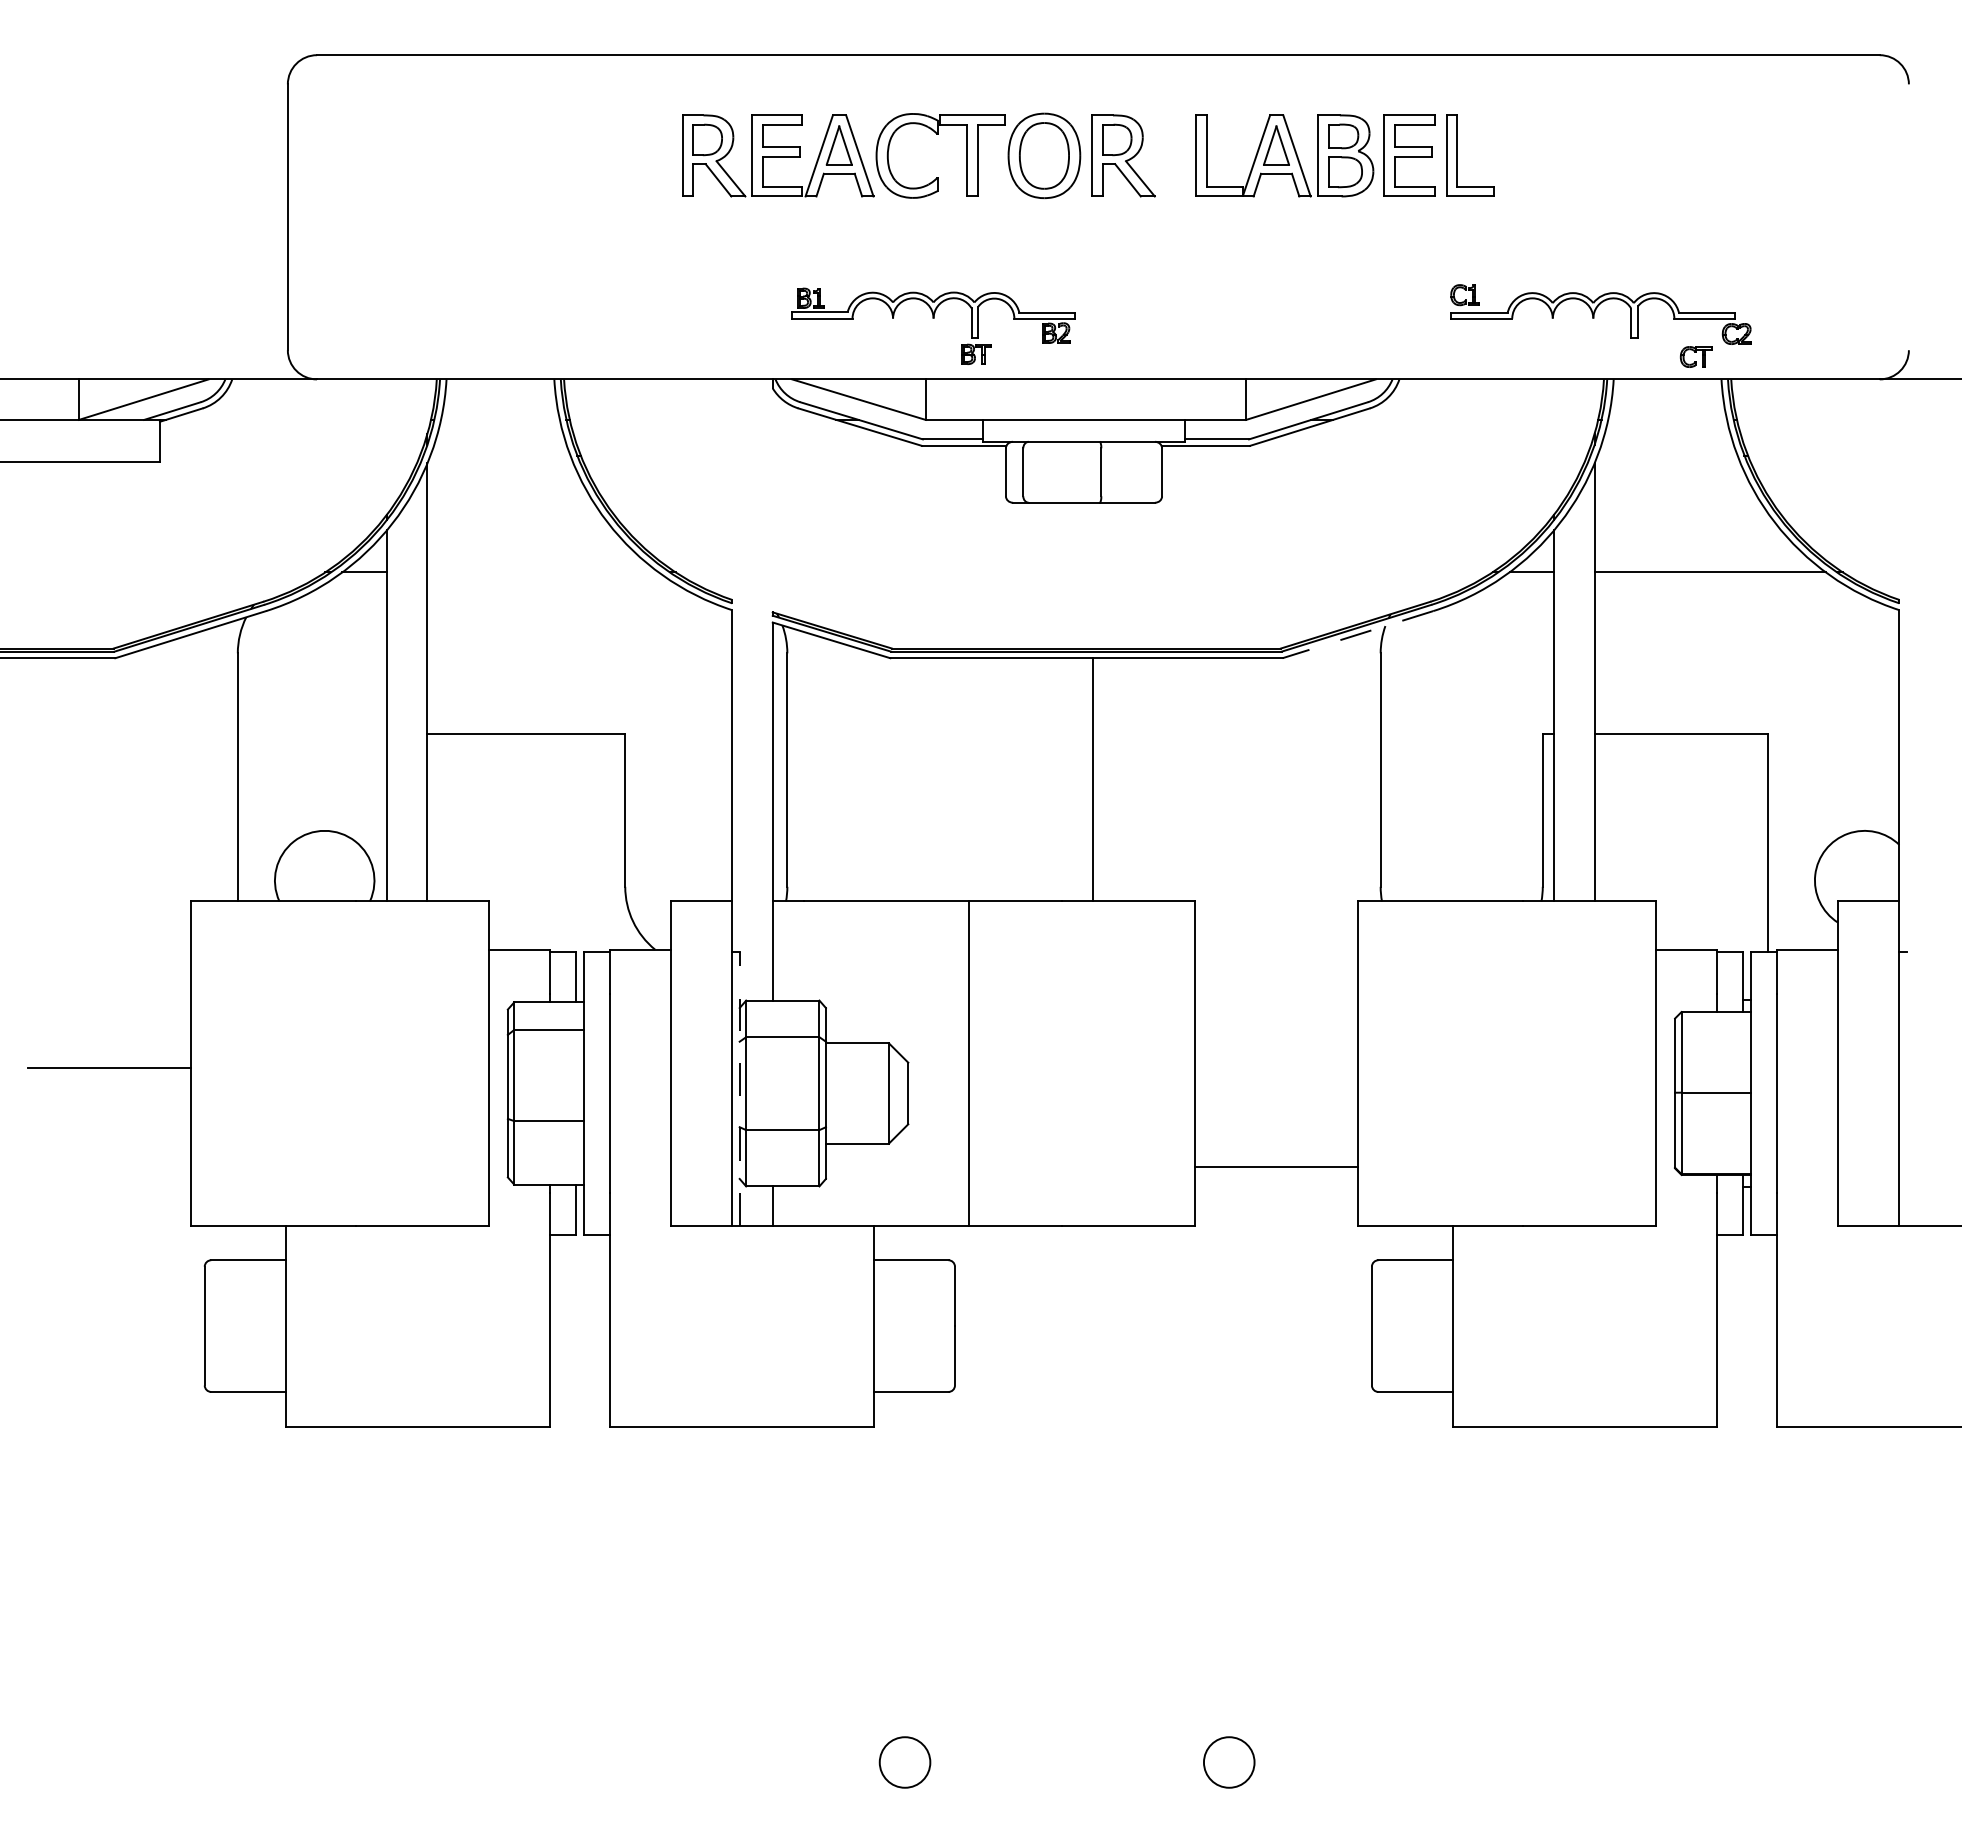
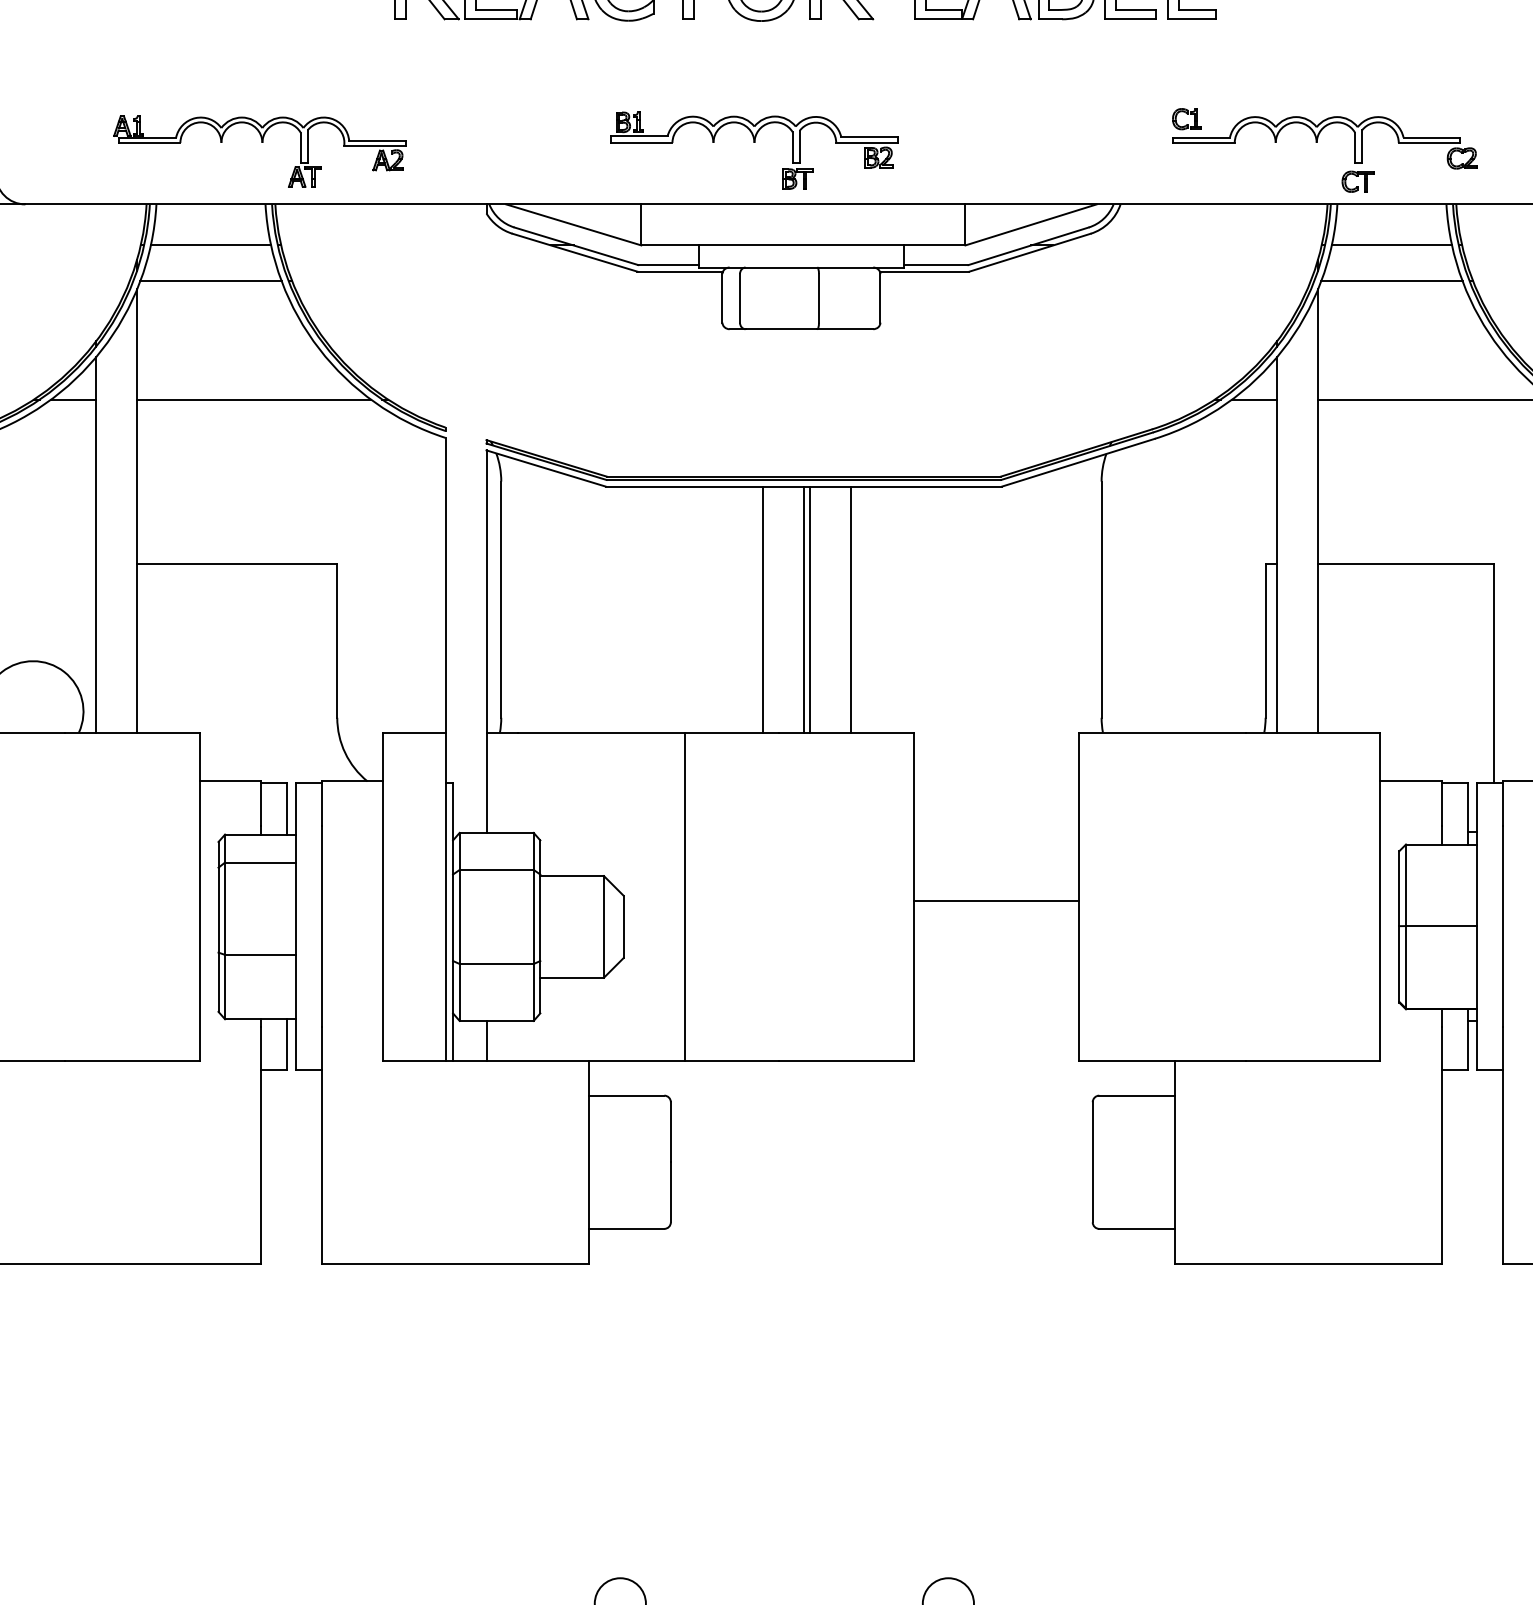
part: (550, 318) -> (261, 142), added
part: (933, 318) -> (754, 142), moved
part: (1695, 356) -> (1357, 181), moved
line: (500, 419) -> (211, 244), added
line: (1667, 419) -> (1391, 244), added
line: (500, 455) -> (211, 281), added
line: (1667, 455) -> (1391, 281), added
line: (542, 572) -> (253, 399), added
line: (1357, 634) -> (1078, 462), dashed -> solid
line: (1045, 779) -> (762, 609), added
line: (1086, 779) -> (803, 609), added
line: (1133, 779) -> (851, 609), added
line: (739, 1088) -> (452, 921), dashed -> solid
line: (1276, 1167) -> (996, 901), moved

